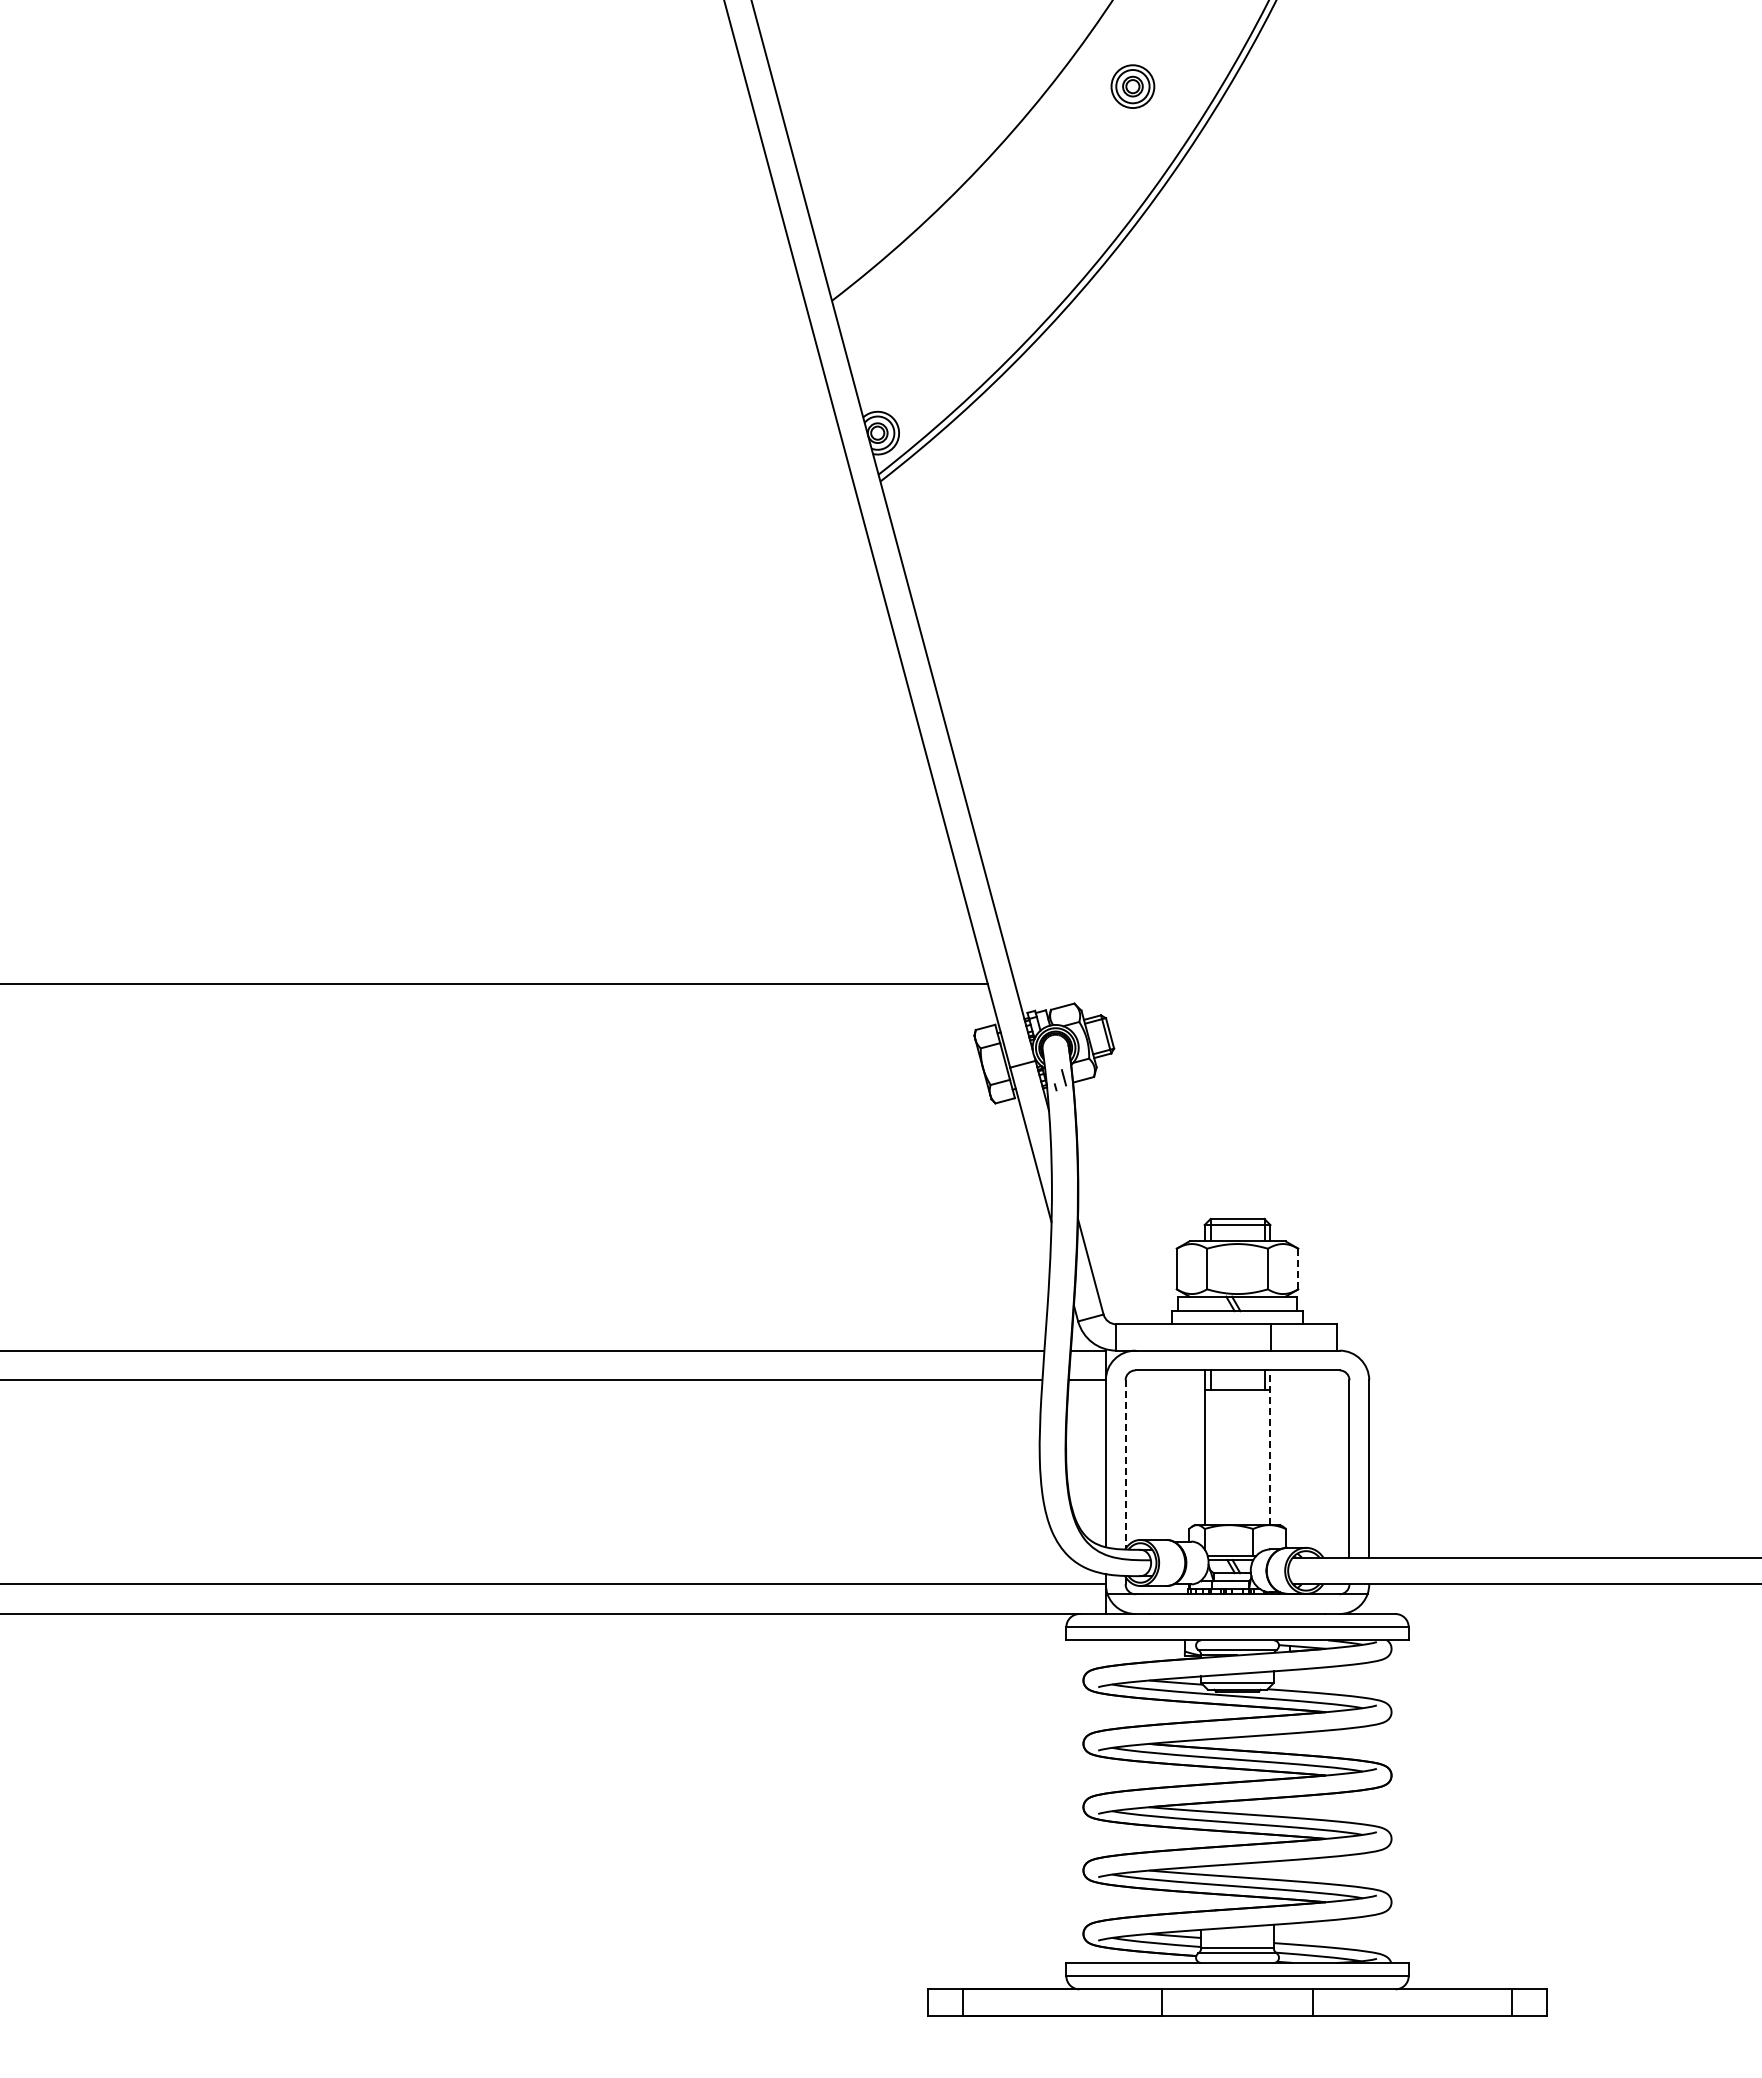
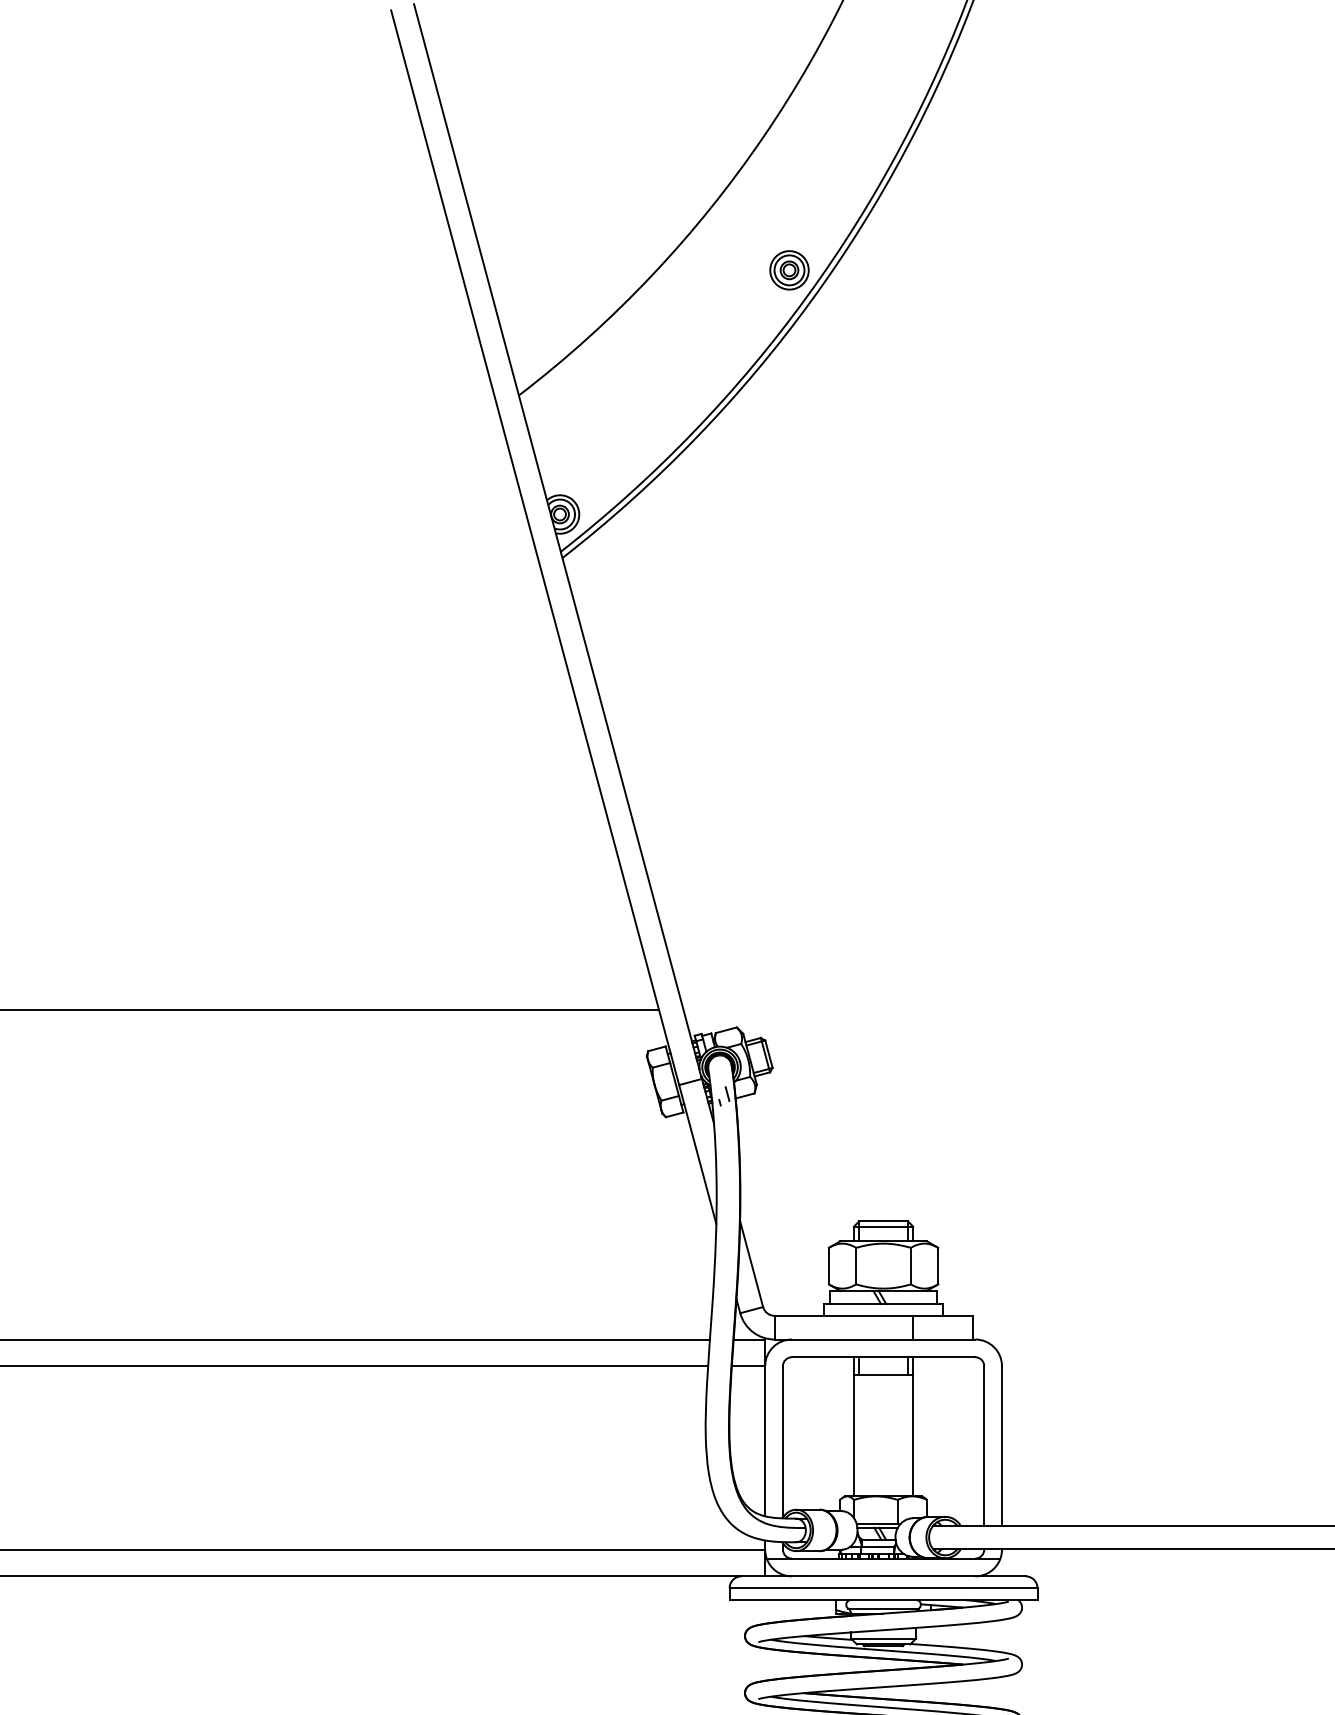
part: (1132, 86) -> (789, 270), moved
line: (1298, 1269) -> (938, 1266), dashed -> solid
line: (1270, 1447) -> (913, 1426), dashed -> solid
line: (1125, 1465) -> (782, 1442), dashed -> solid

